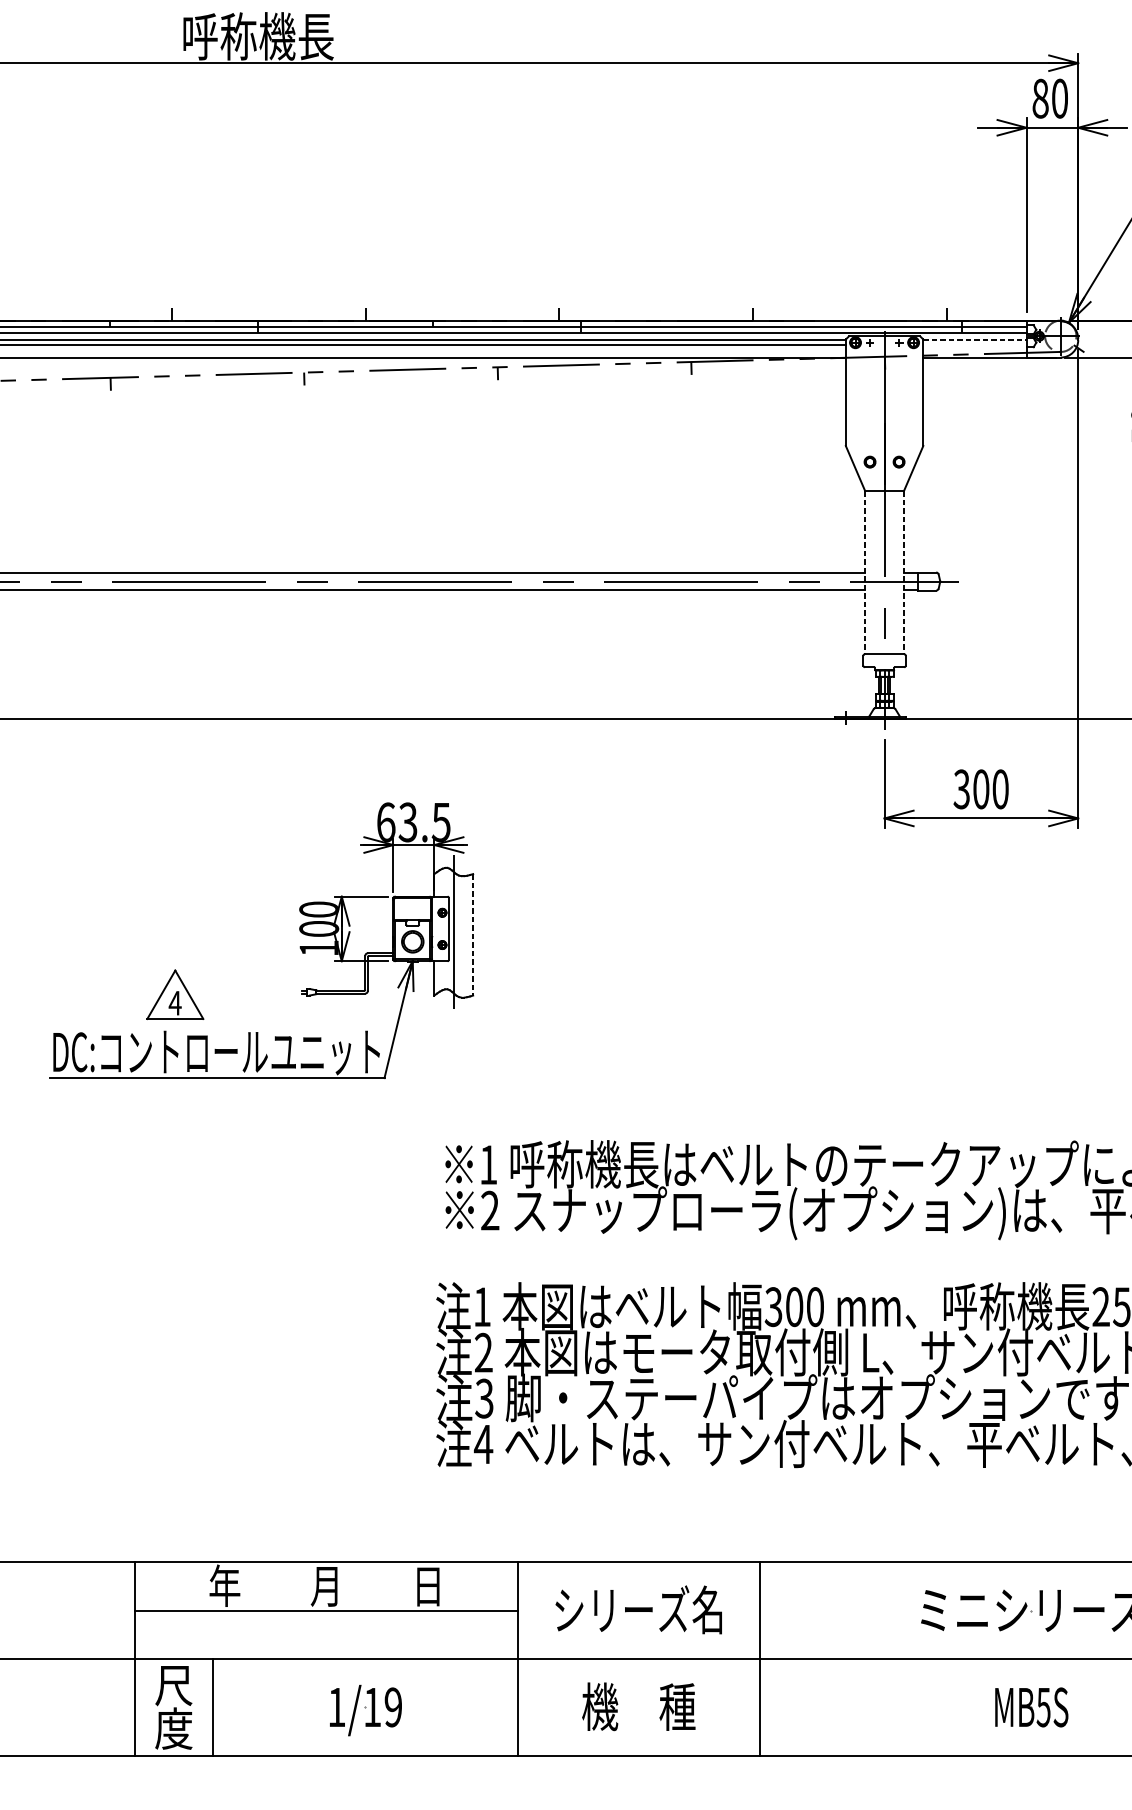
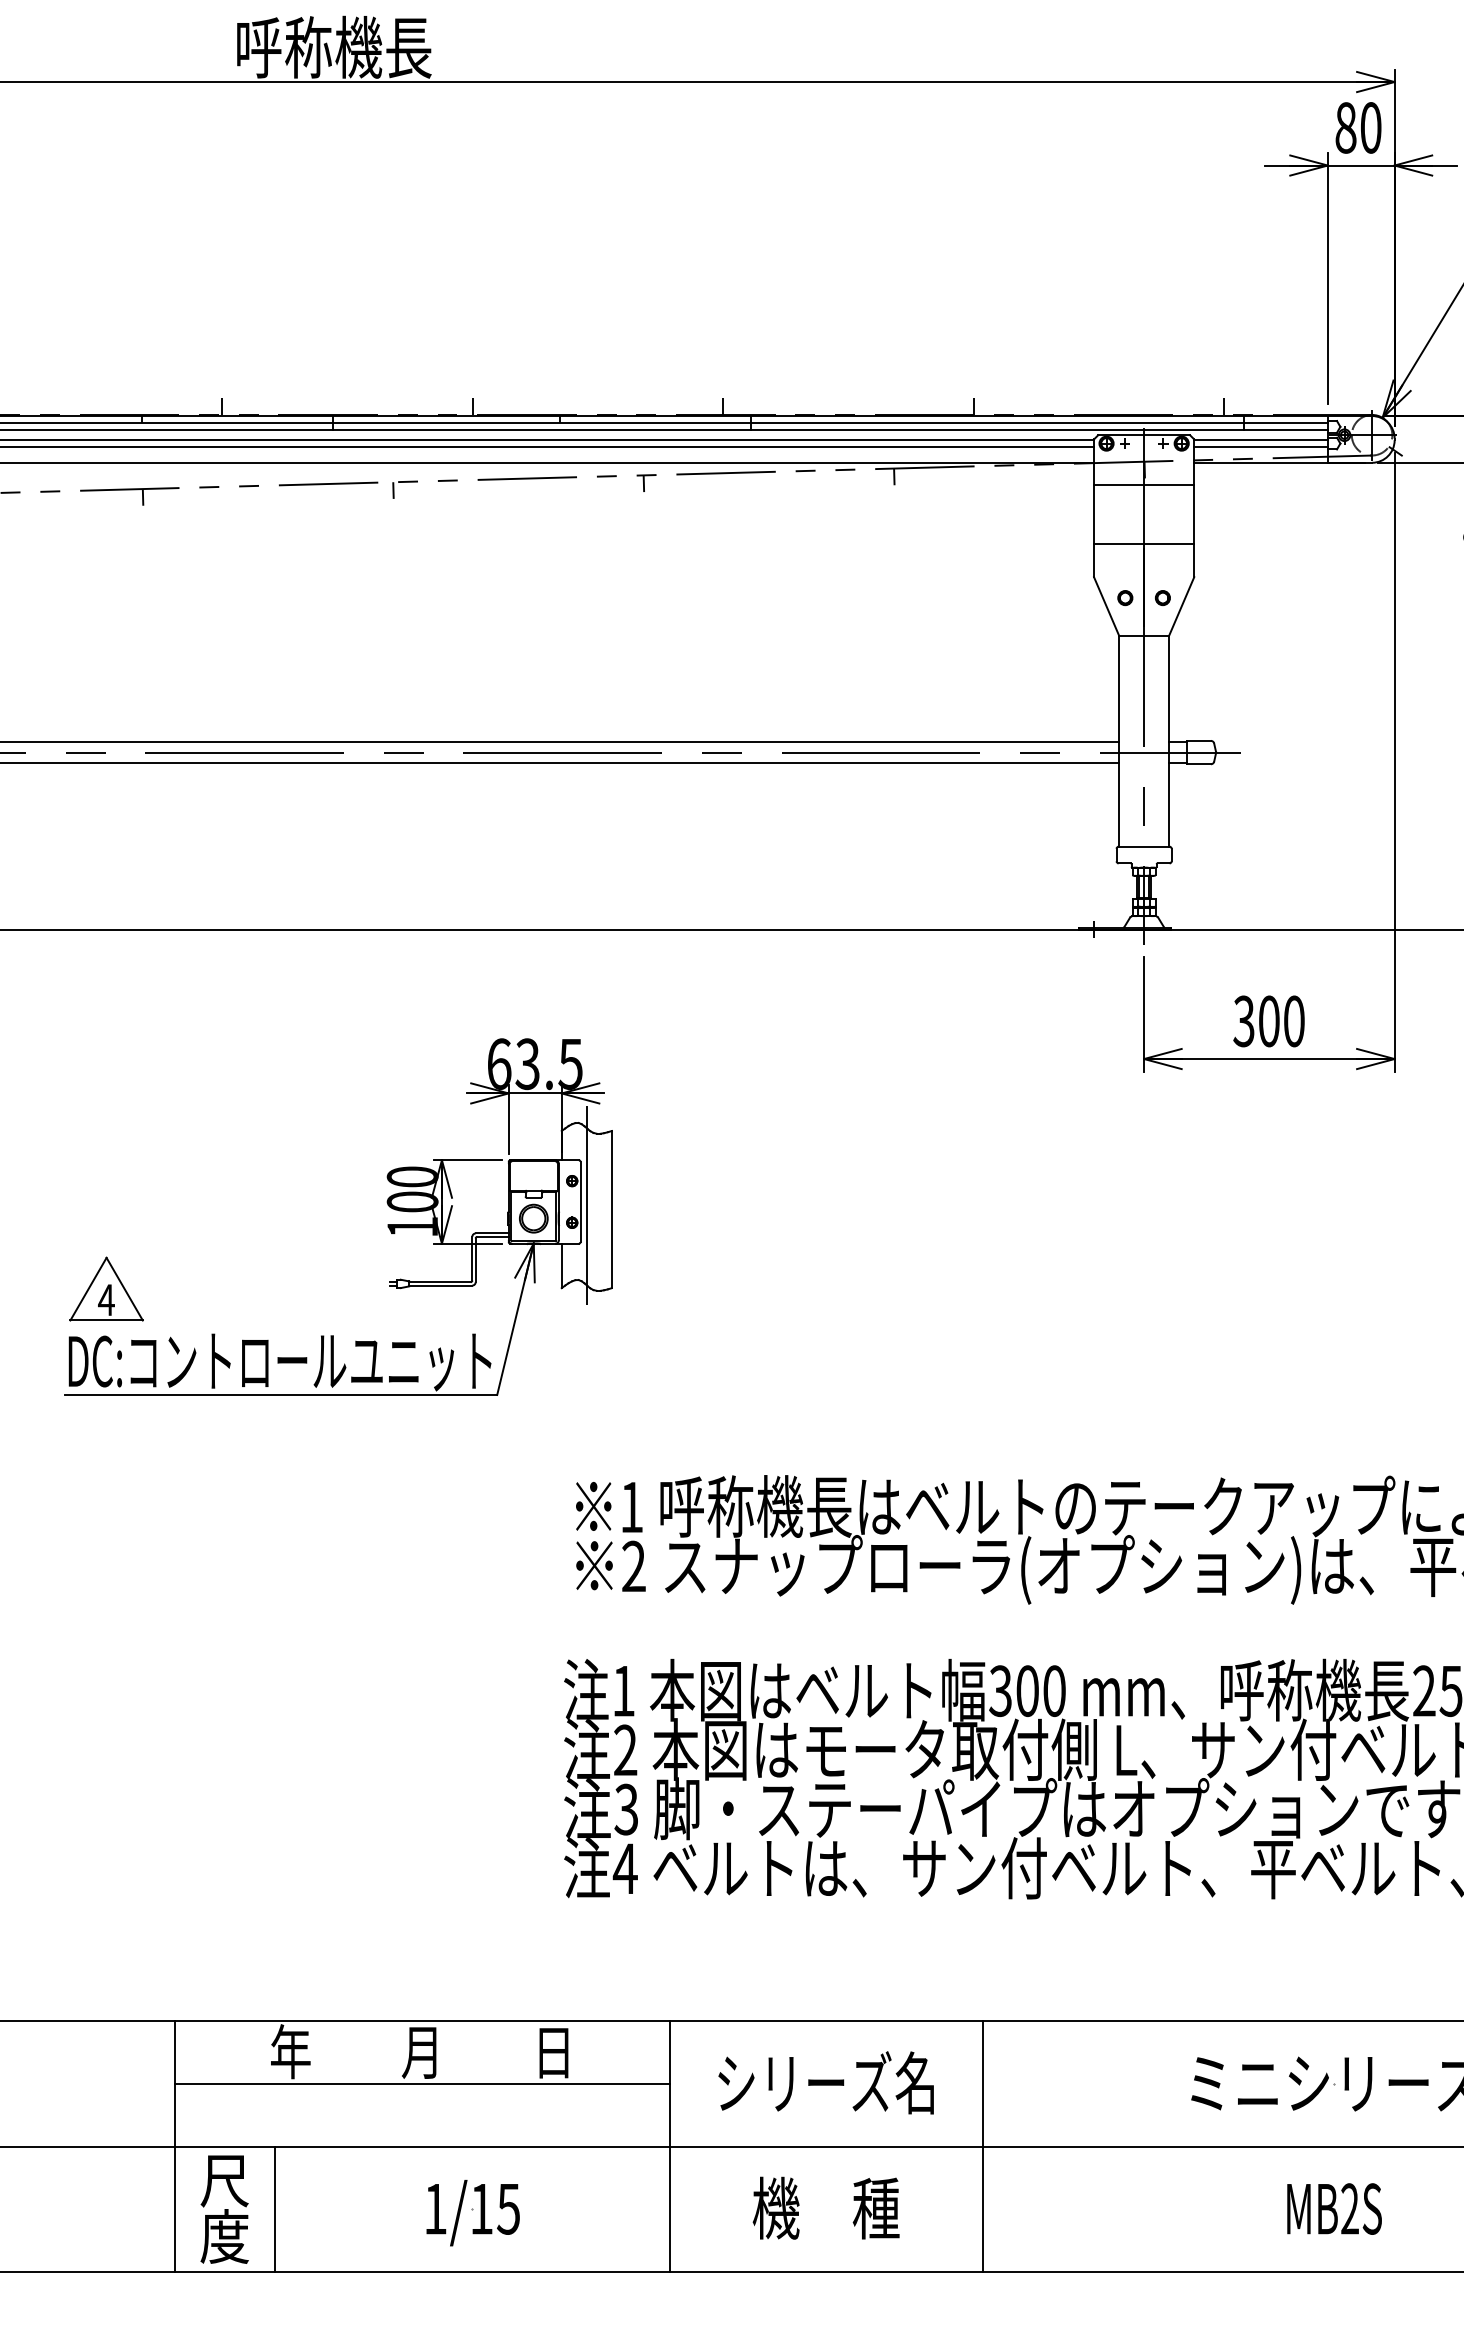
line: (975, 340) -> (1261, 440), dashed -> solid
line: (974, 345) -> (1260, 447), added
line: (884, 375) -> (1144, 485), added
line: (884, 419) -> (1144, 543), added
line: (865, 572) -> (1119, 741), dashed -> solid
line: (904, 572) -> (1169, 741), dashed -> solid
line: (472, 934) -> (611, 1209), dashed -> solid
part: (175, 994) -> (106, 1288), moved
text: (393, 1706) -> (508, 2208), 1/19 -> 1/15
text: (1043, 1706) -> (1349, 2208), MB5S -> MB2S

